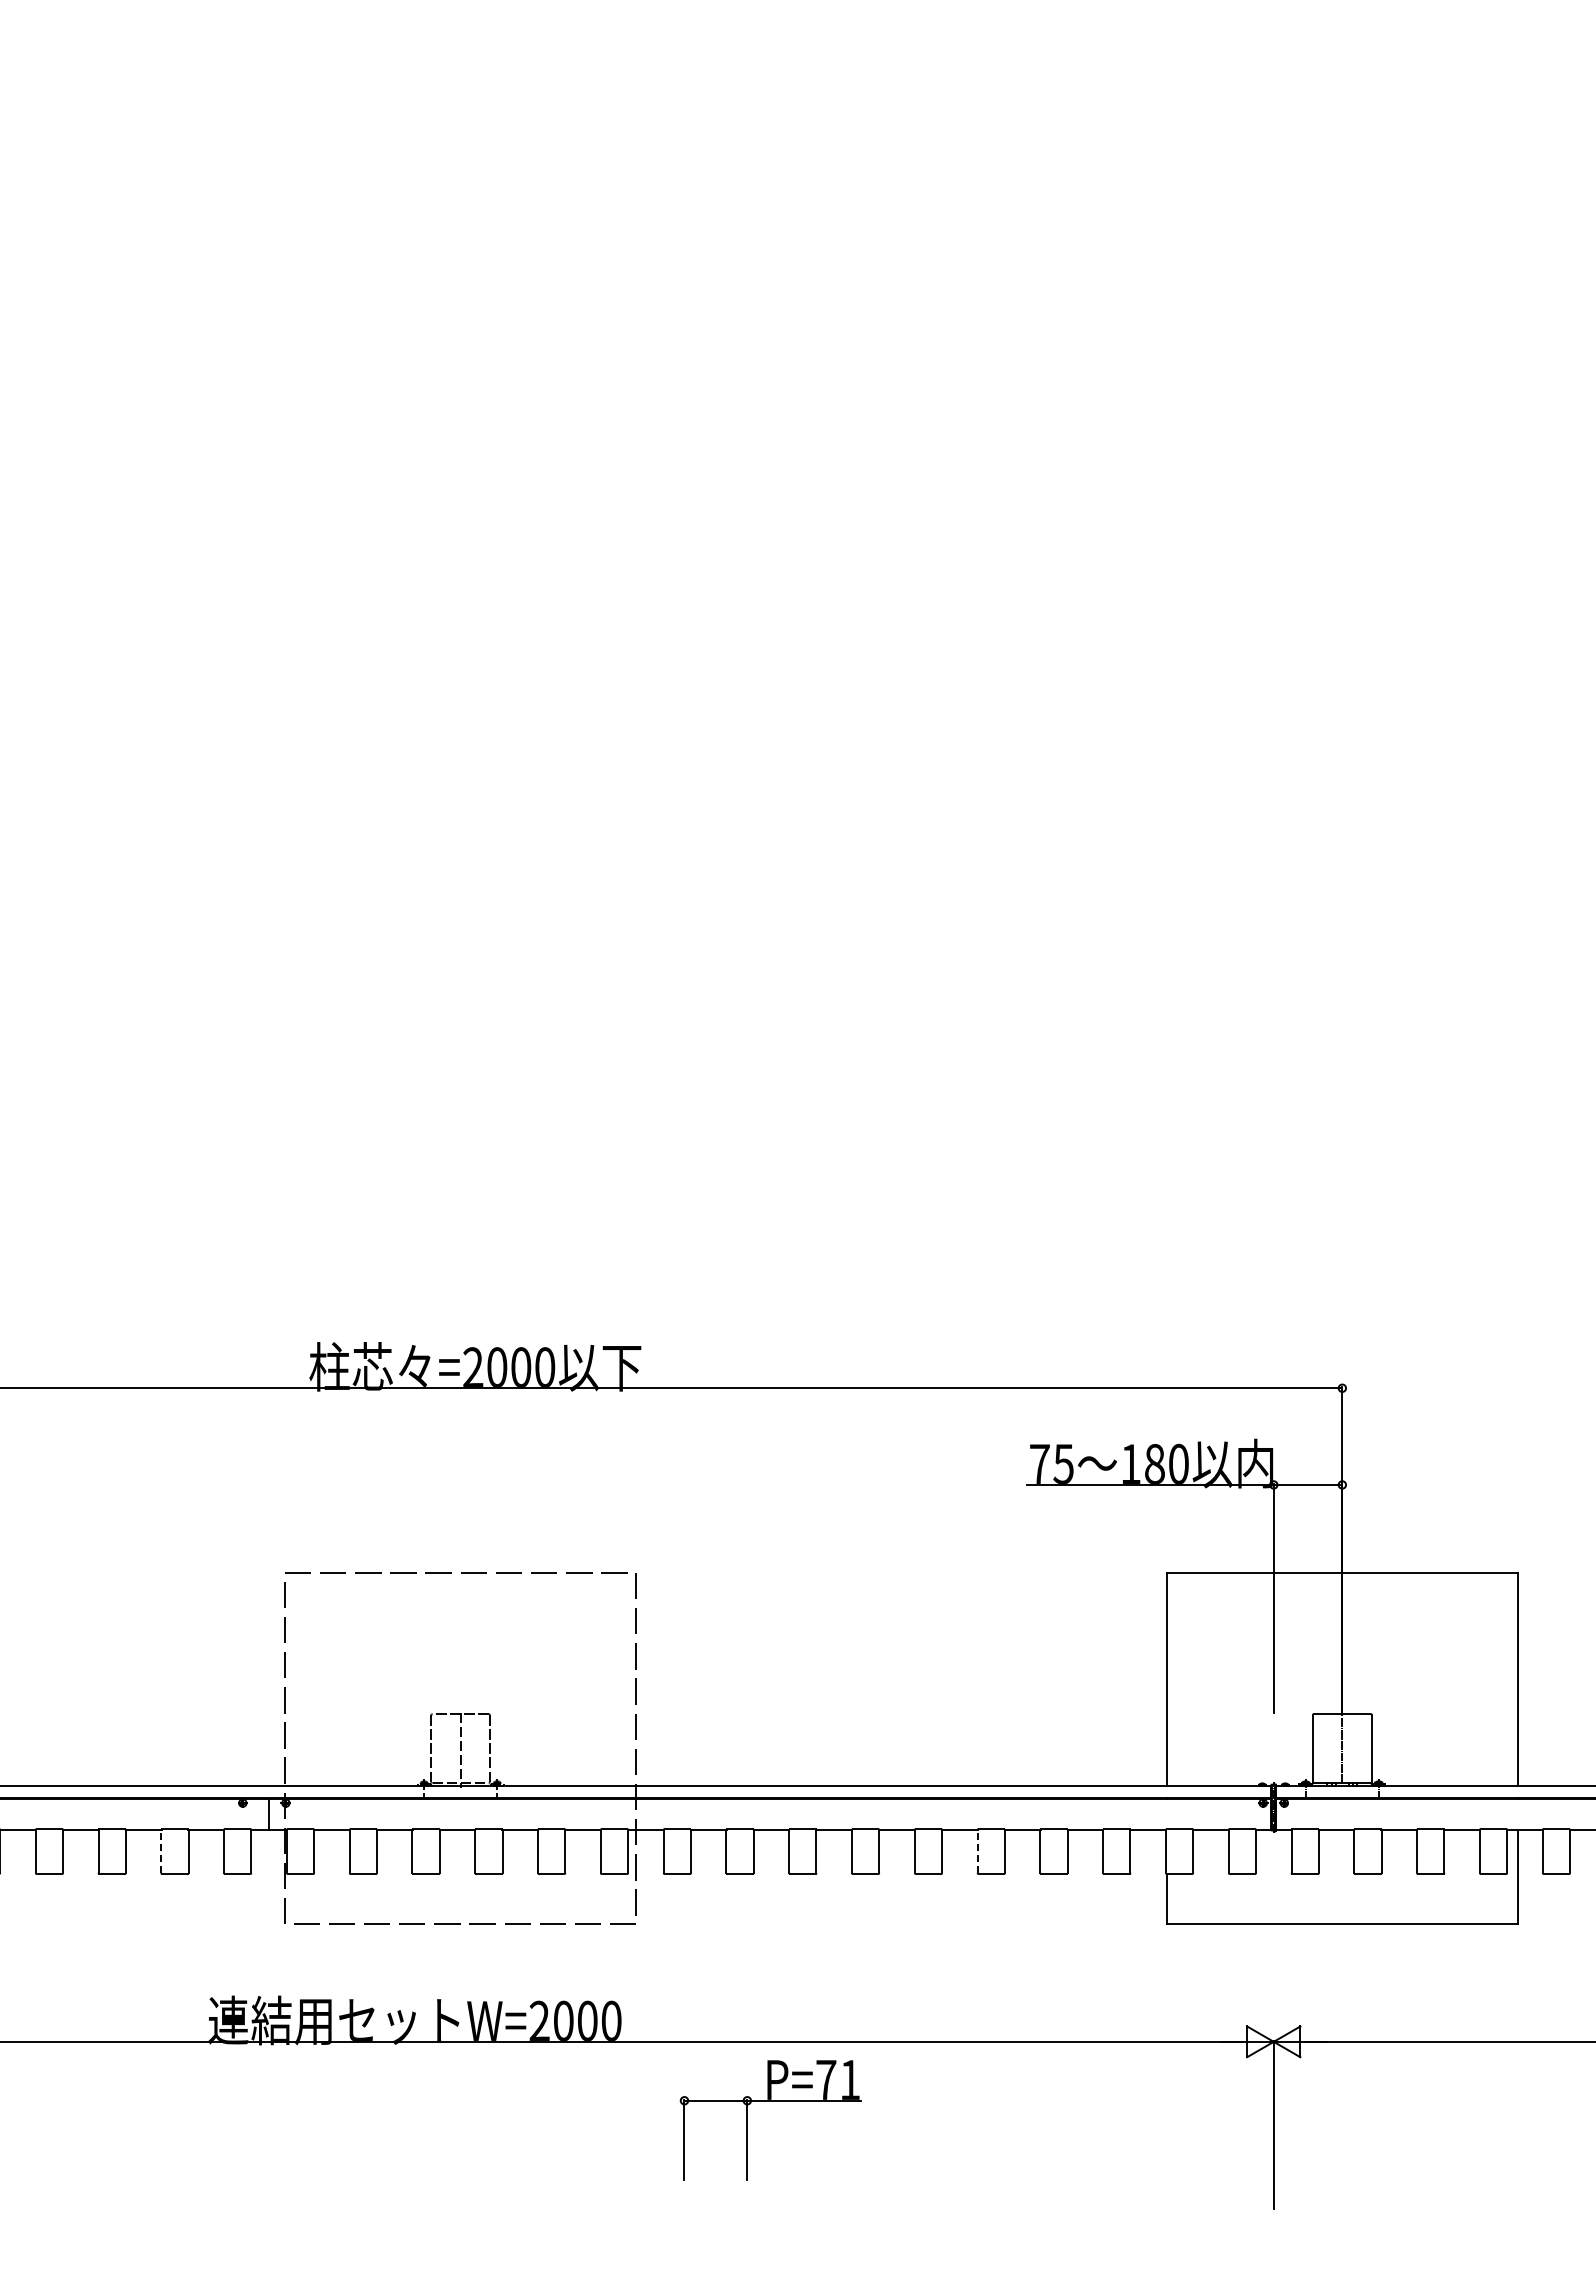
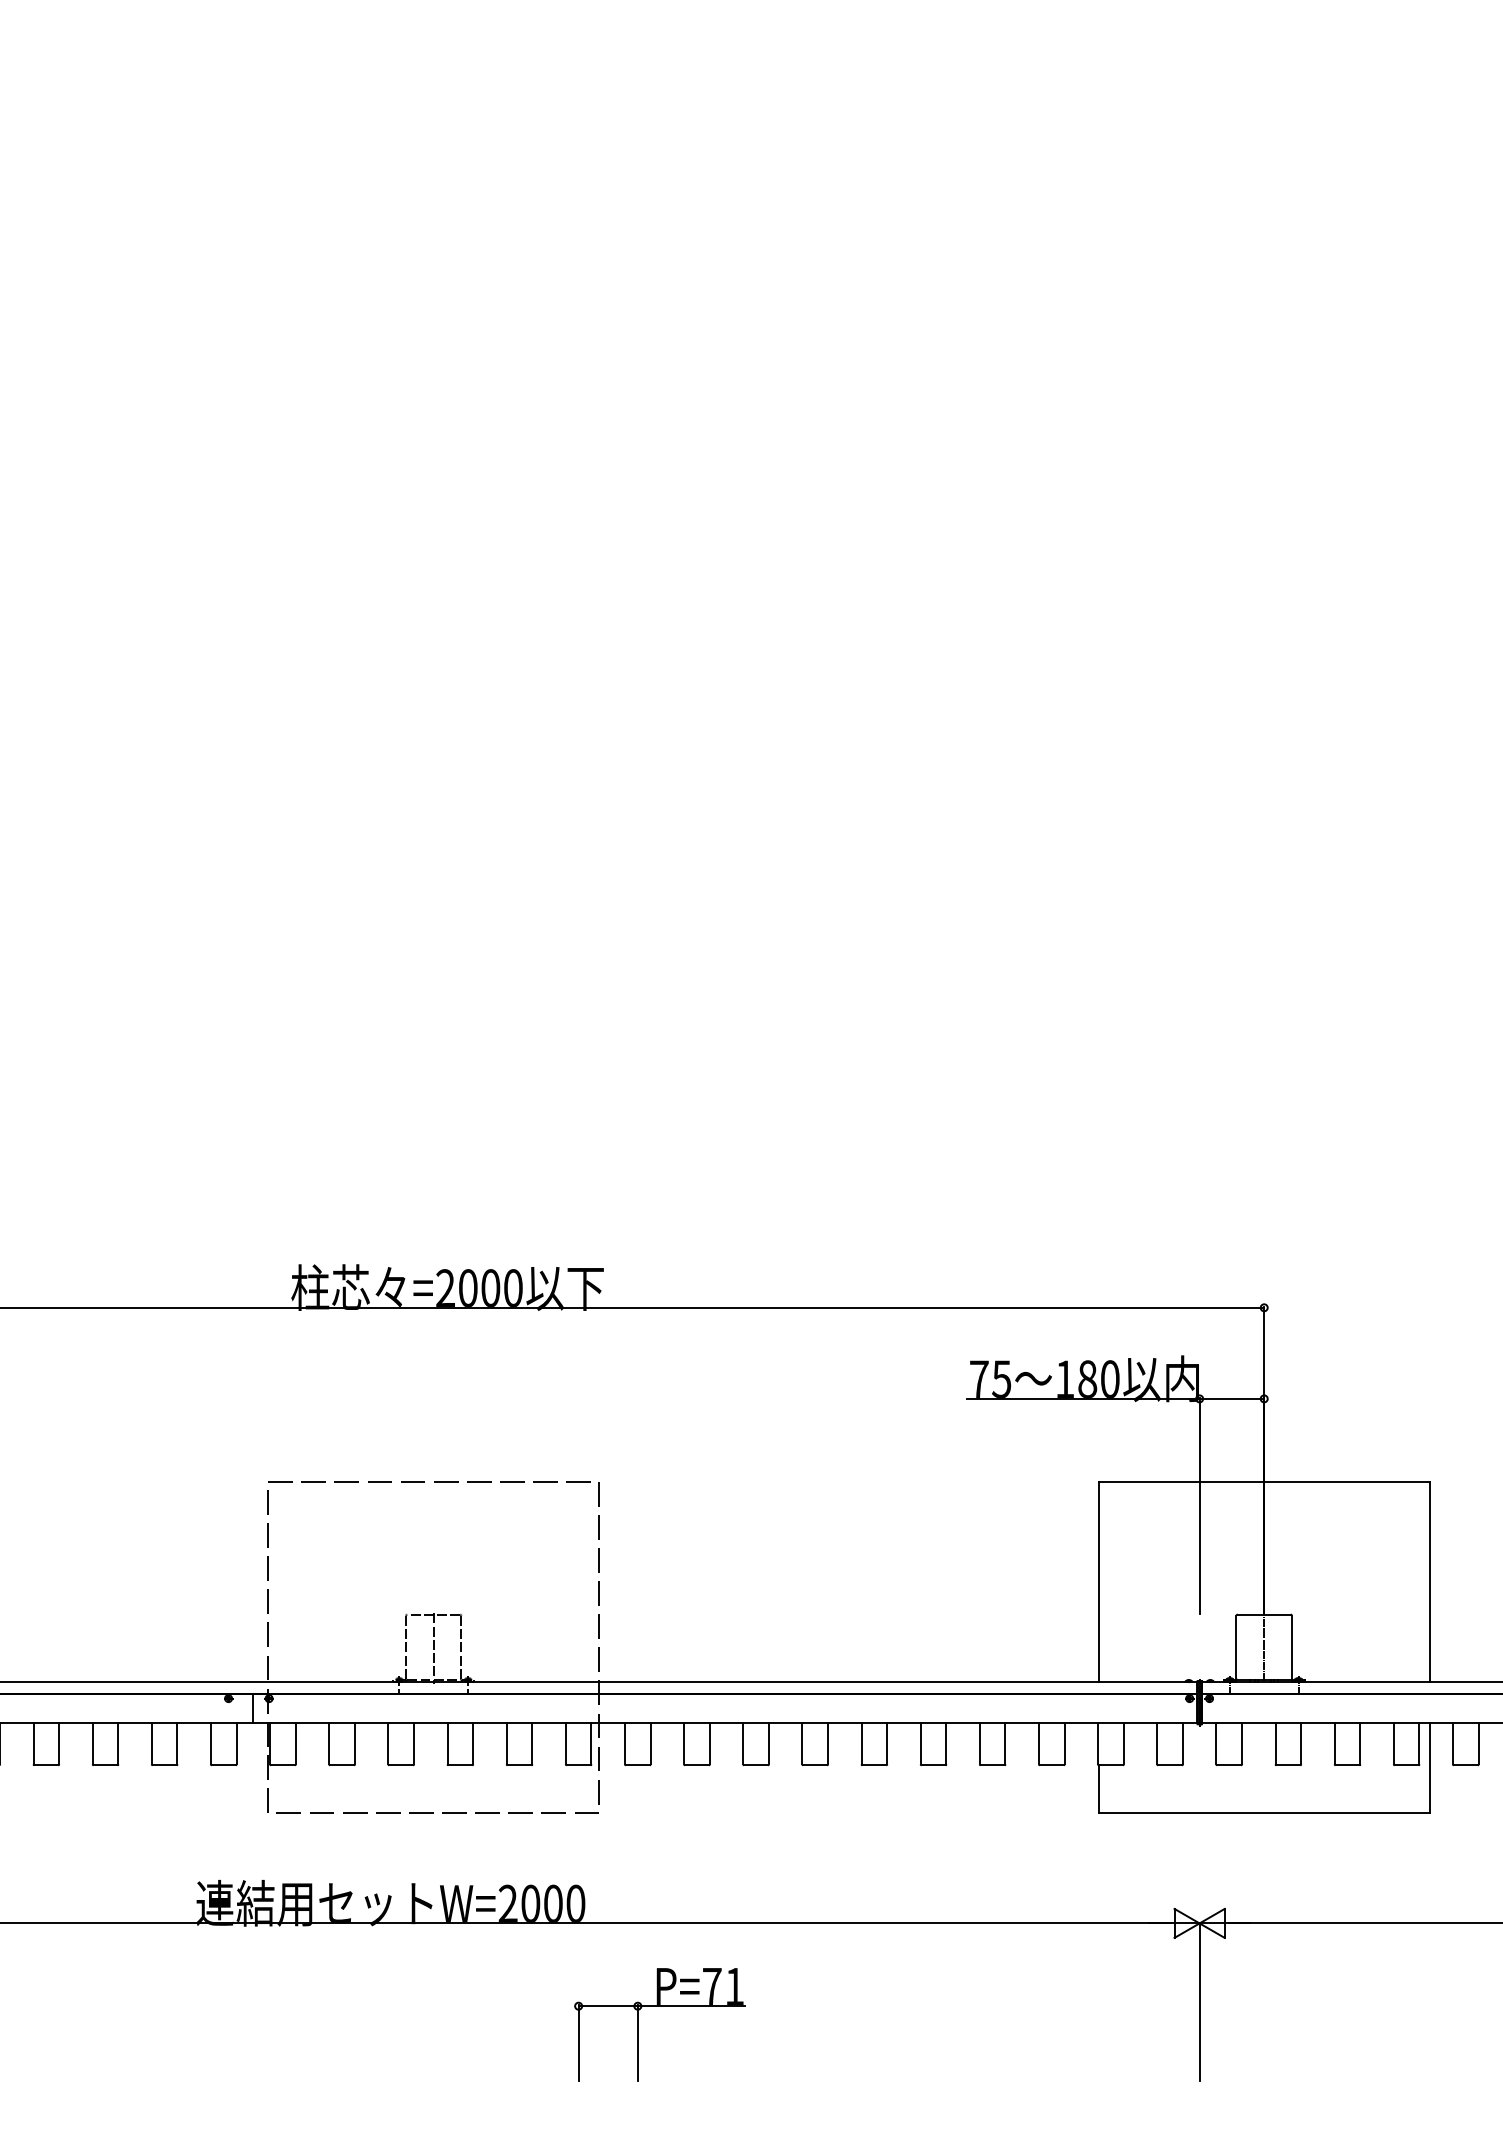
line: (161, 1851) -> (151, 1744), dashed -> solid
line: (977, 1851) -> (920, 1744), dashed -> solid
part: (770, 2101) -> (659, 2006), moved

